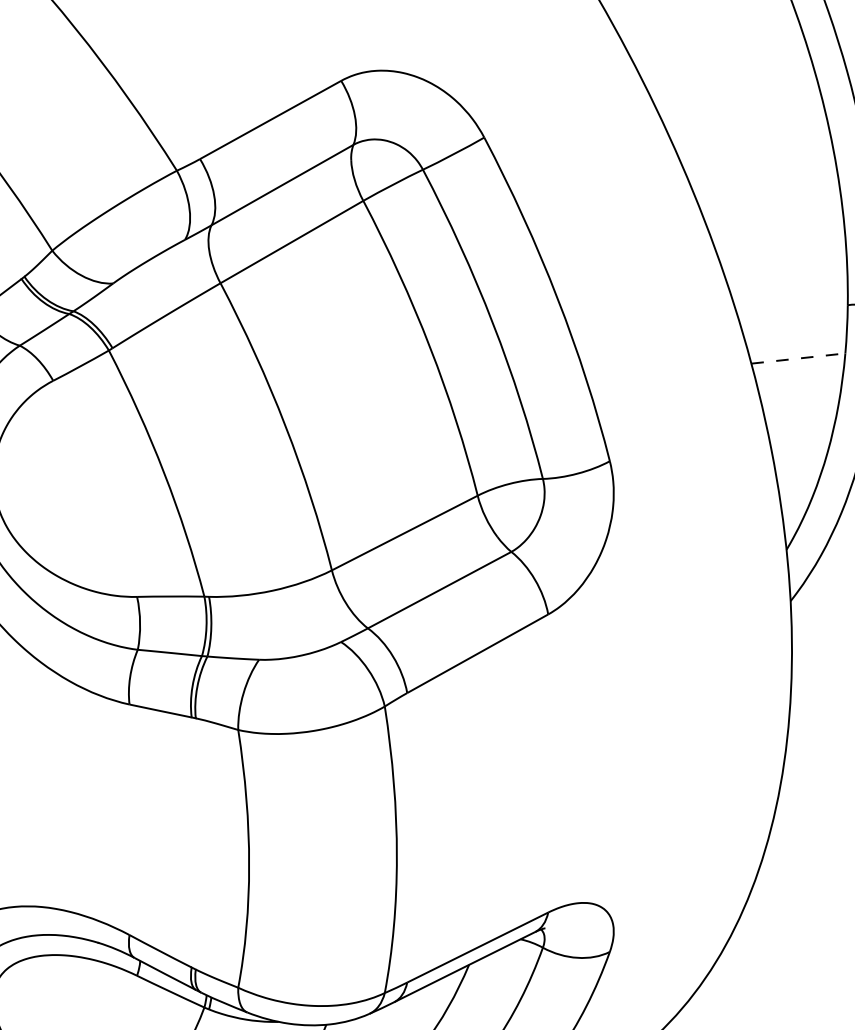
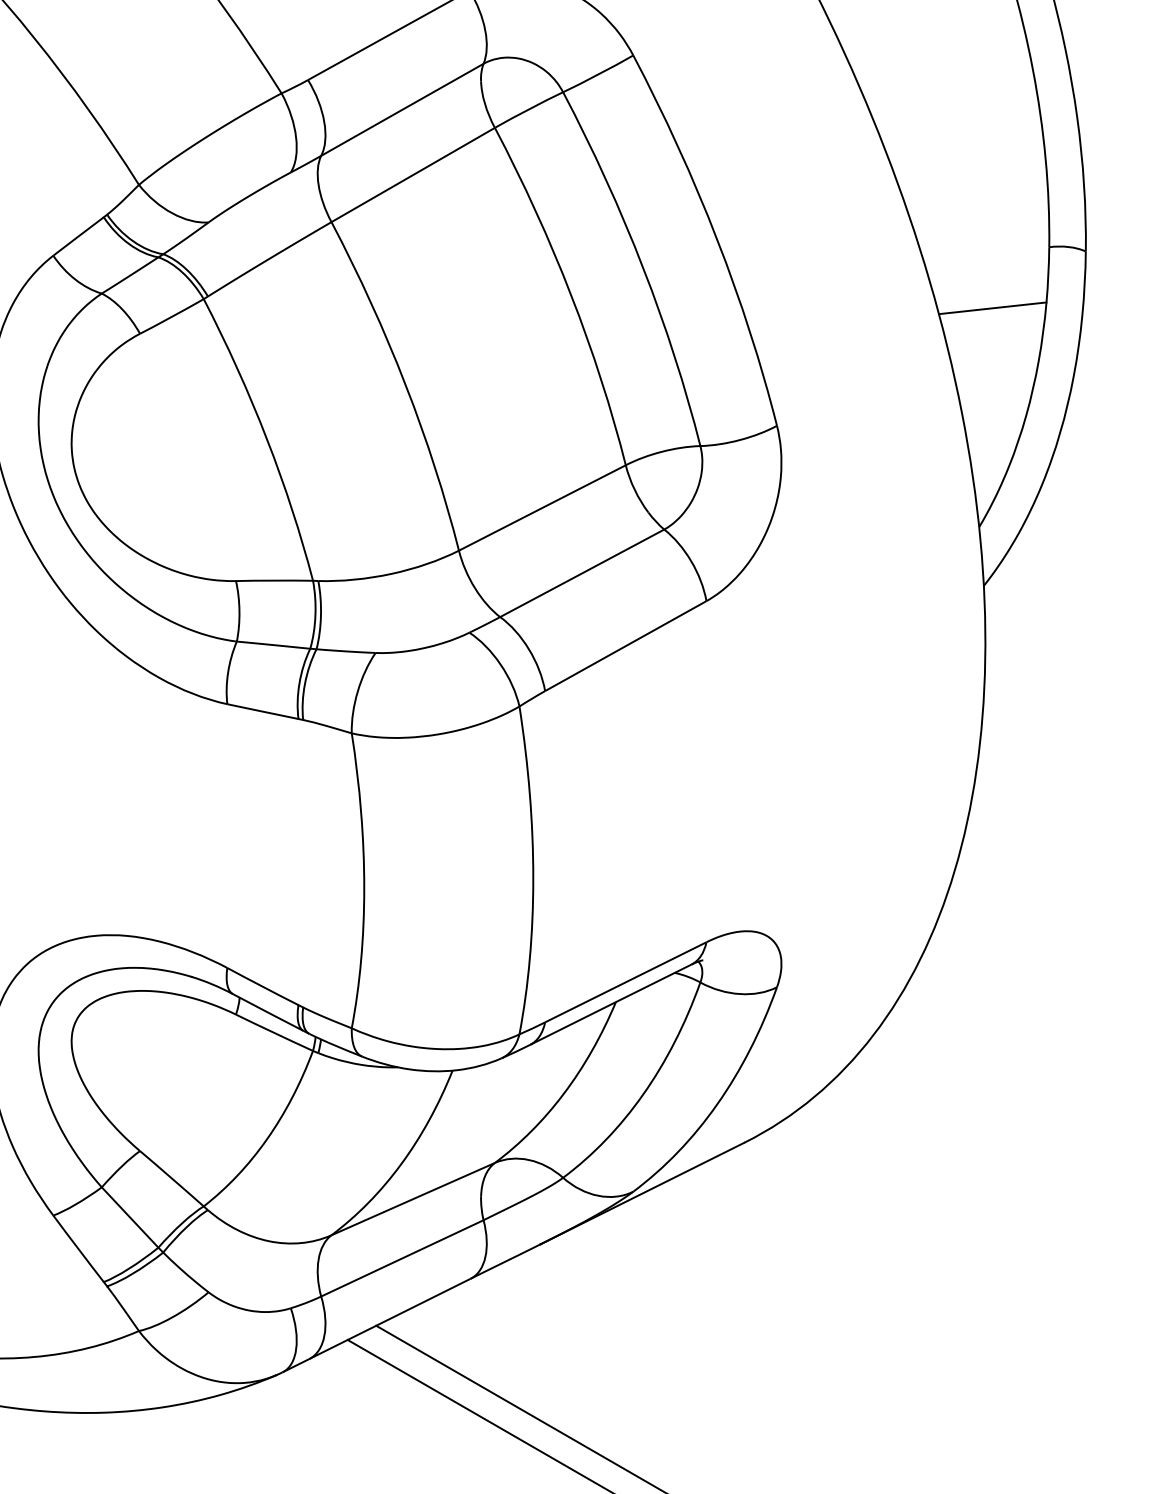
line: (799, 358) -> (993, 308), dashed -> solid

